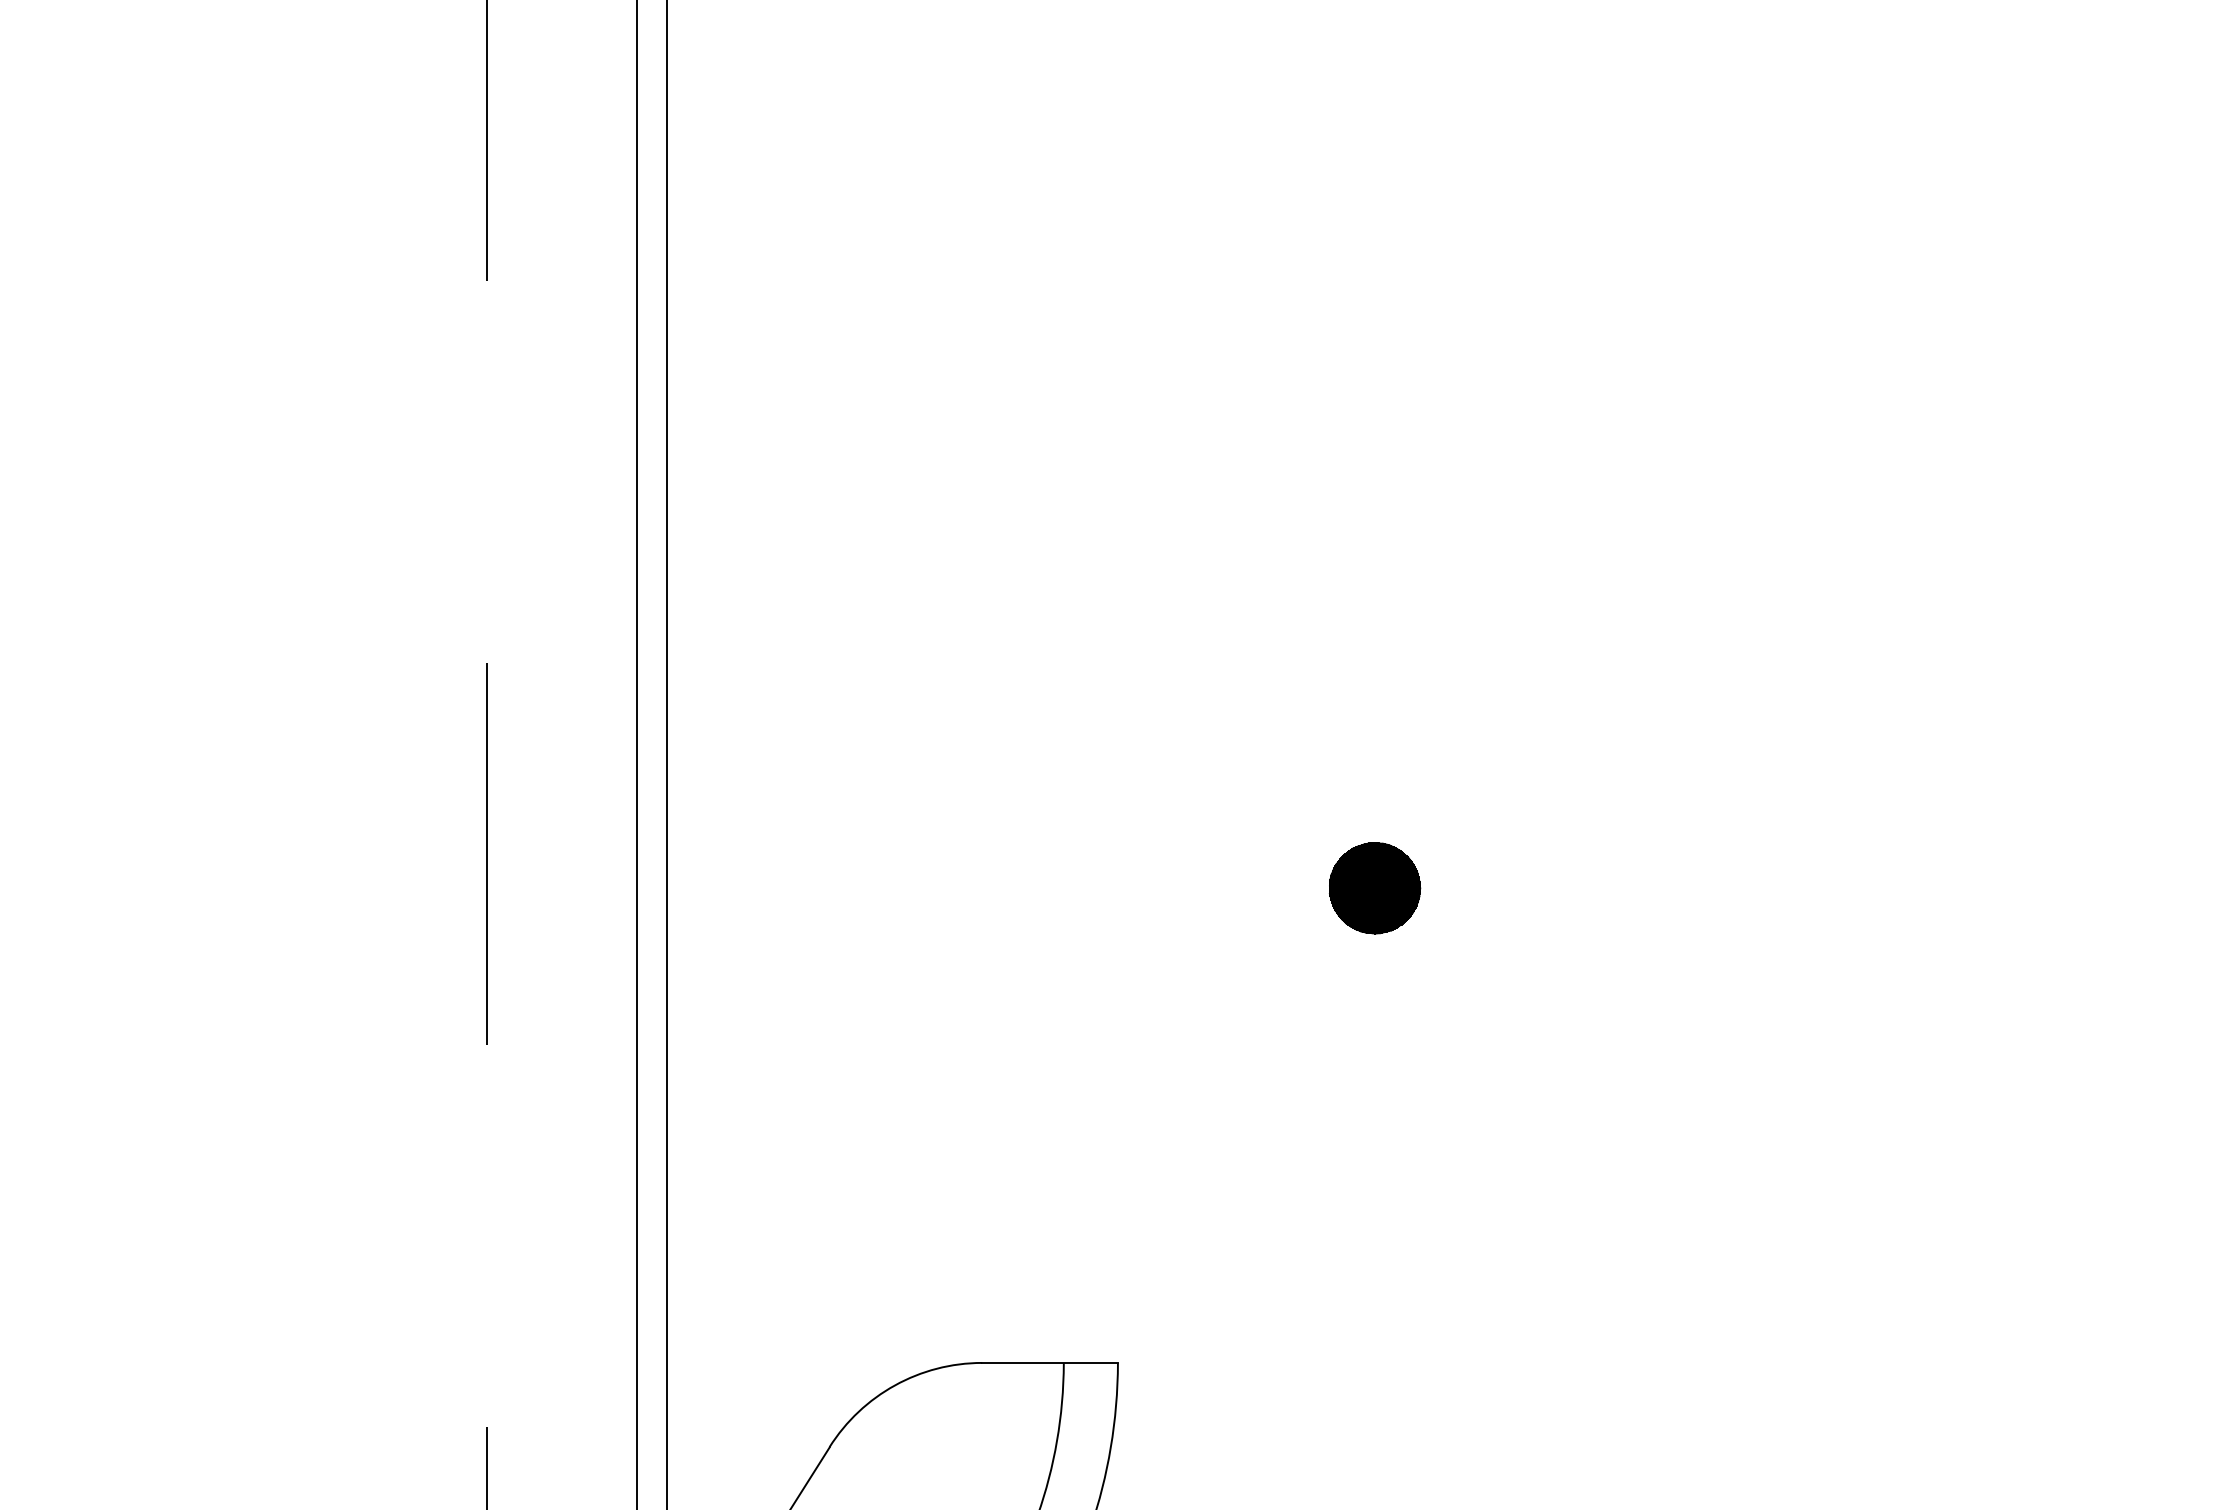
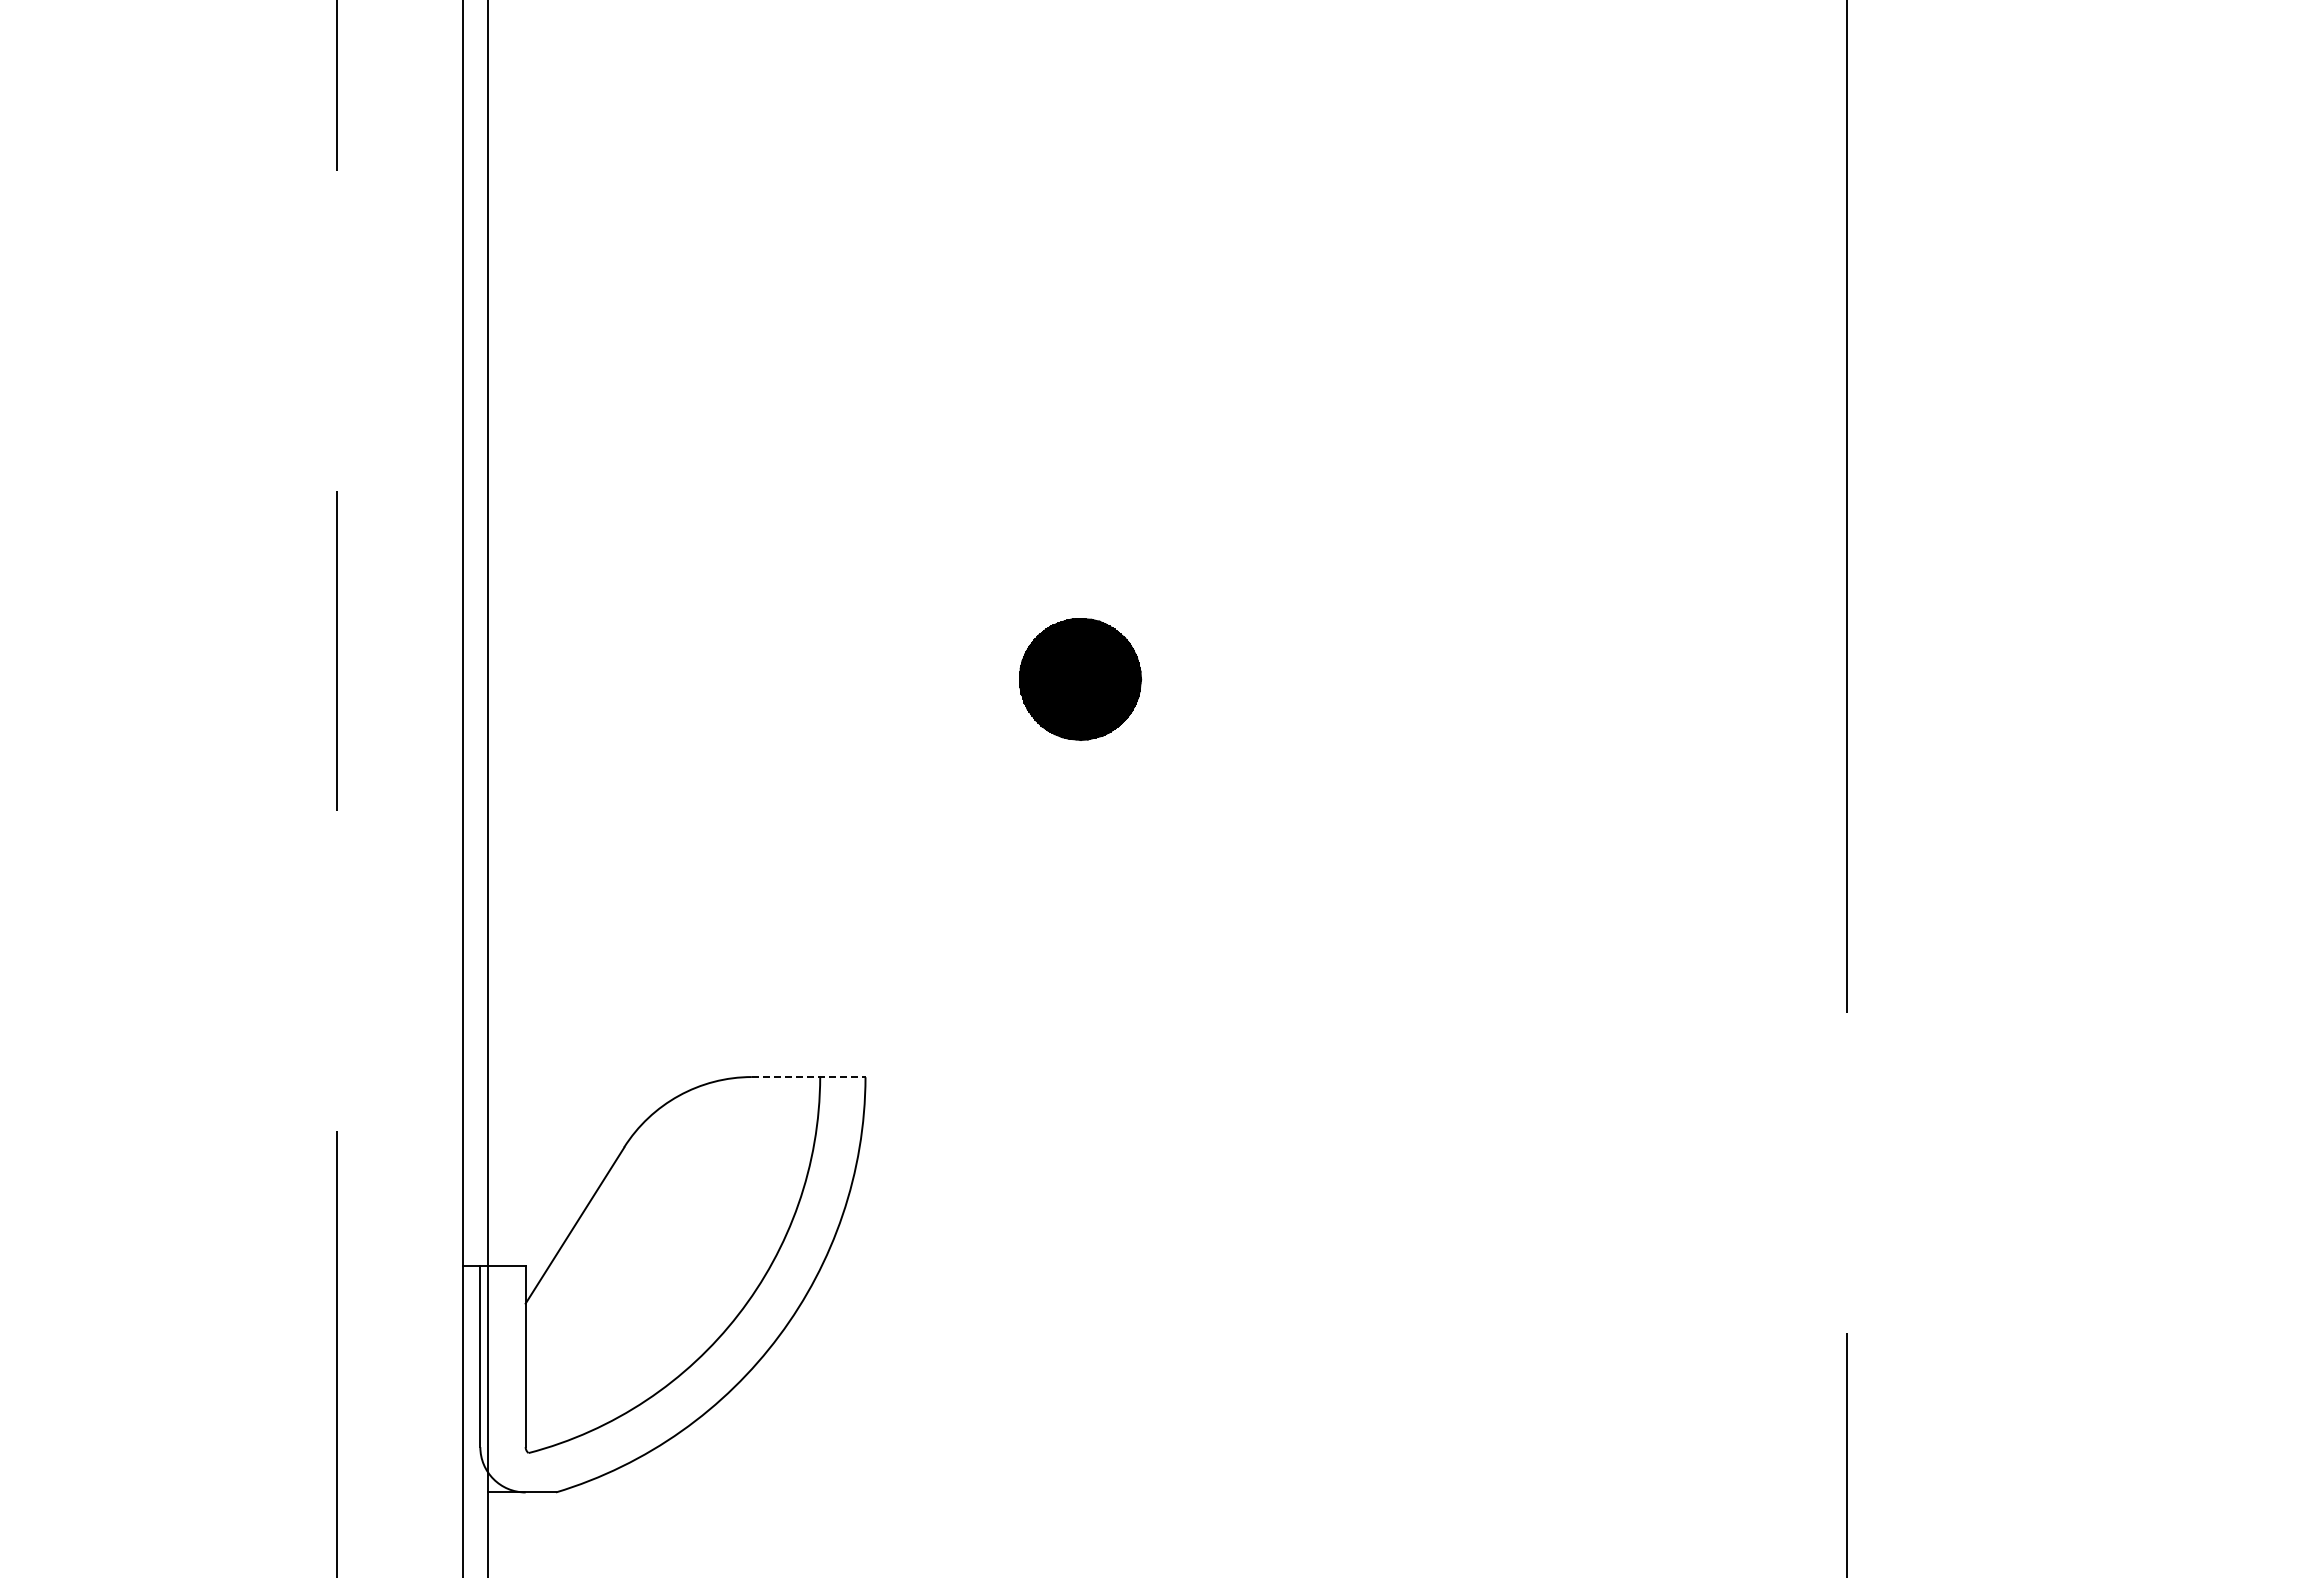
part: (1374, 888) -> (1080, 679), size x1.6
line: (1049, 1363) -> (808, 1077), solid -> dashed

